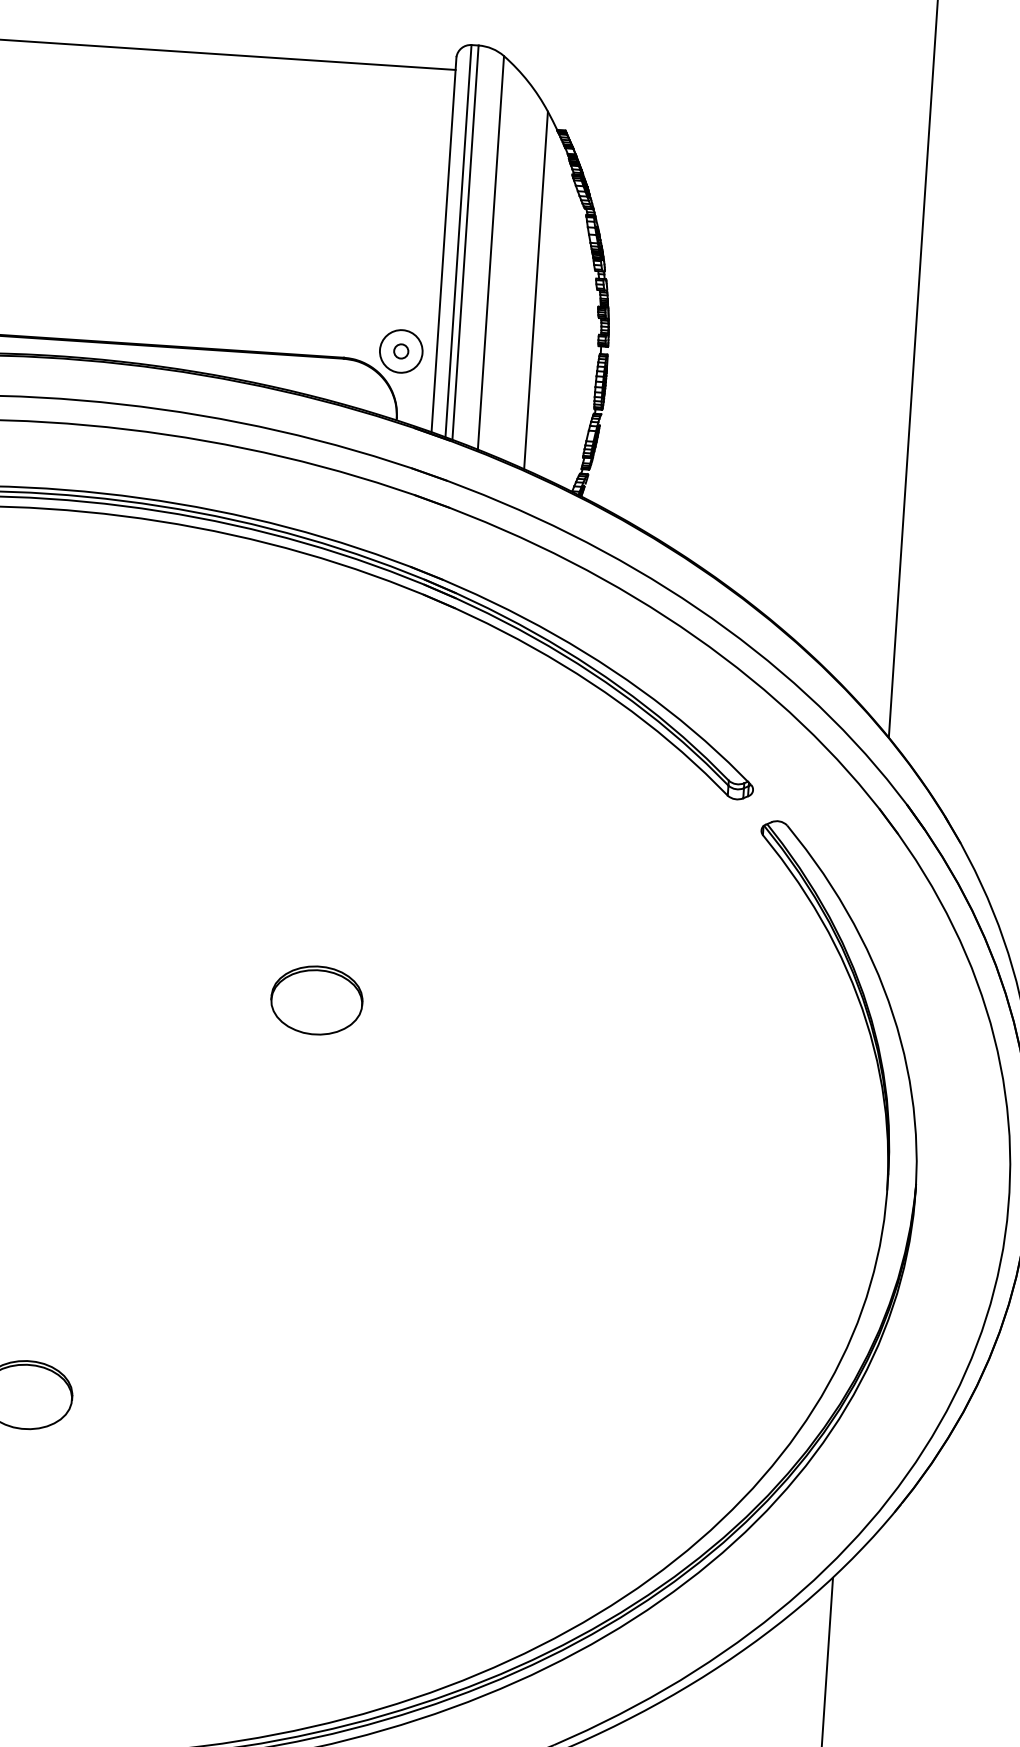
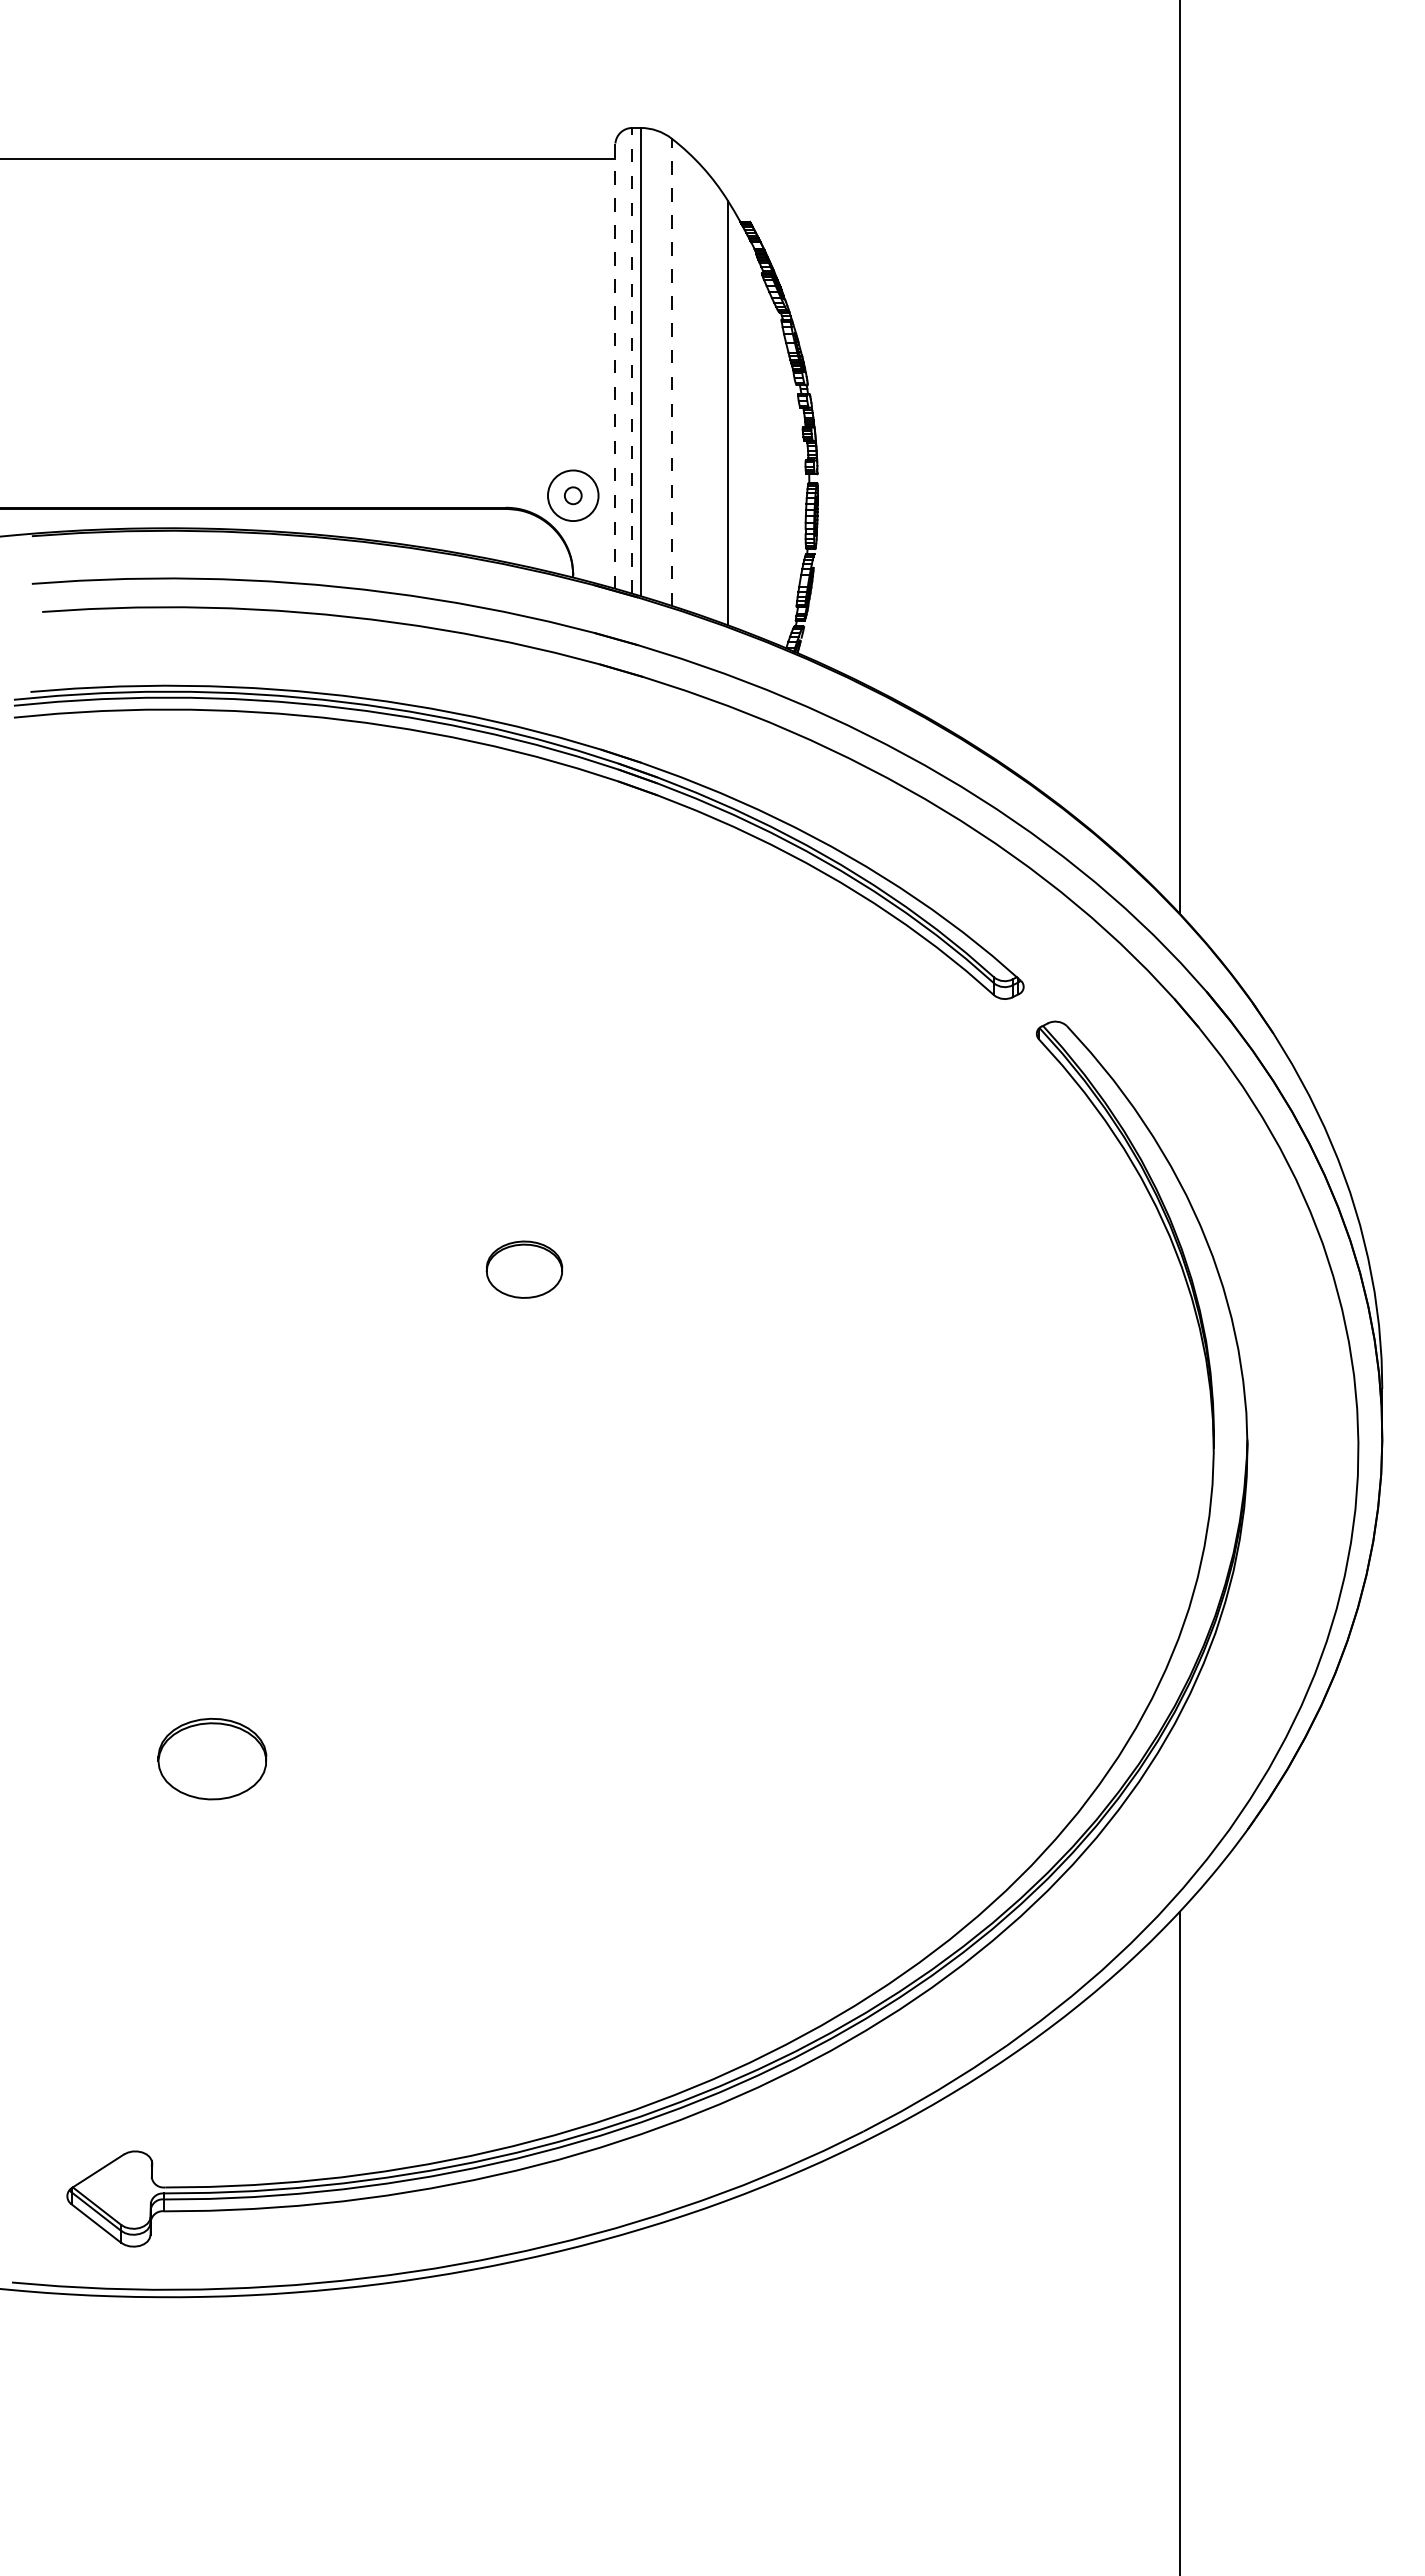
line: (458, 240) -> (632, 360), solid -> dashed
line: (444, 244) -> (615, 366), solid -> dashed
line: (490, 253) -> (671, 372), solid -> dashed
part: (316, 1000) -> (524, 1269), size x0.7

